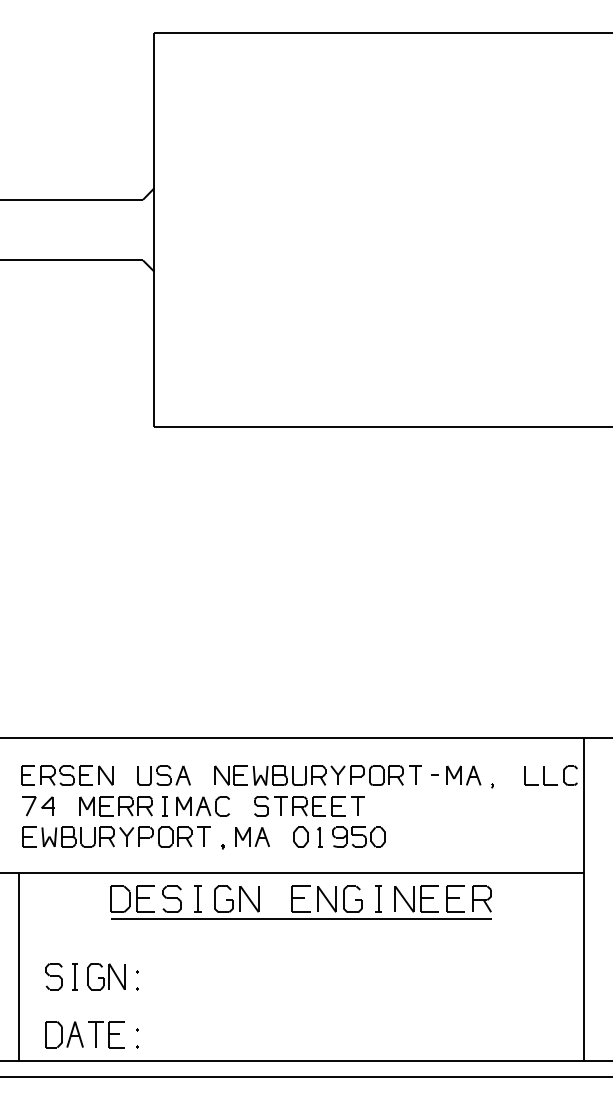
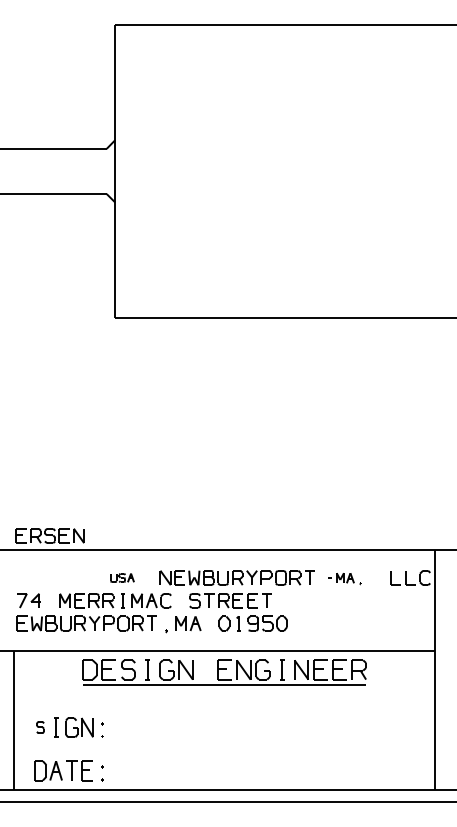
part: (66, 775) -> (49, 535), moved
part: (164, 775) -> (122, 577), size x0.6
part: (462, 776) -> (344, 578), size x0.7
part: (54, 976) -> (40, 727), size x0.6

